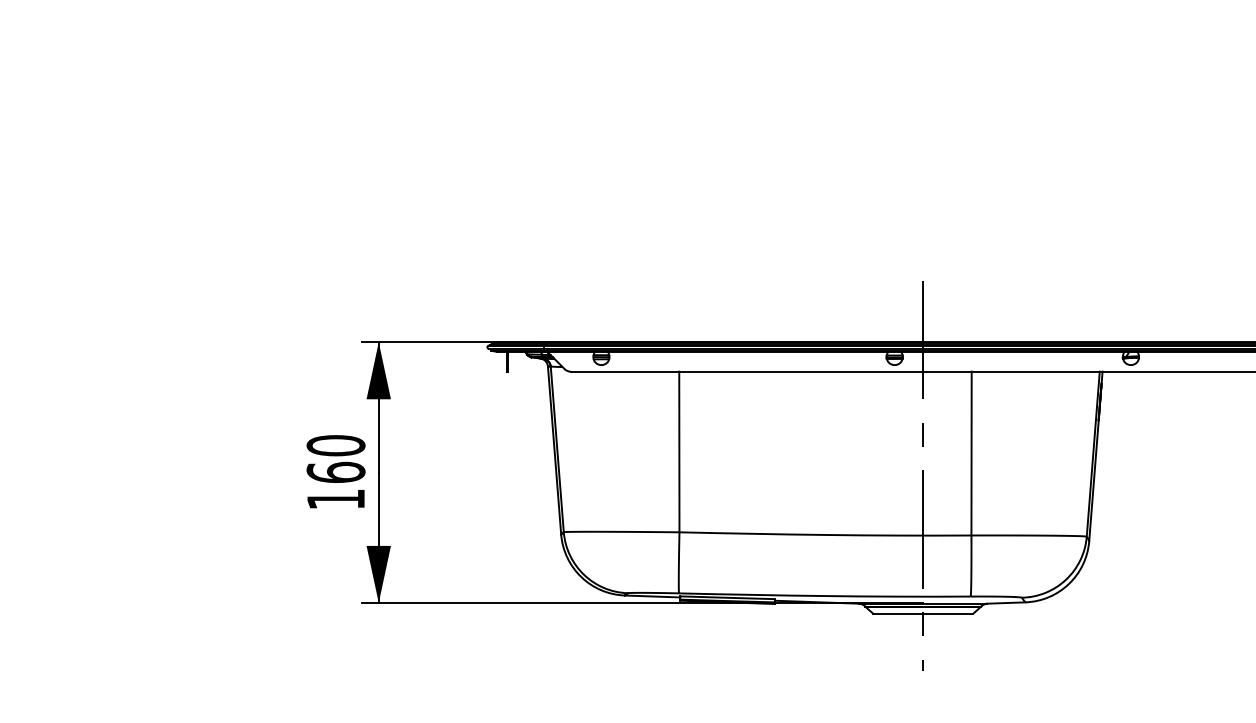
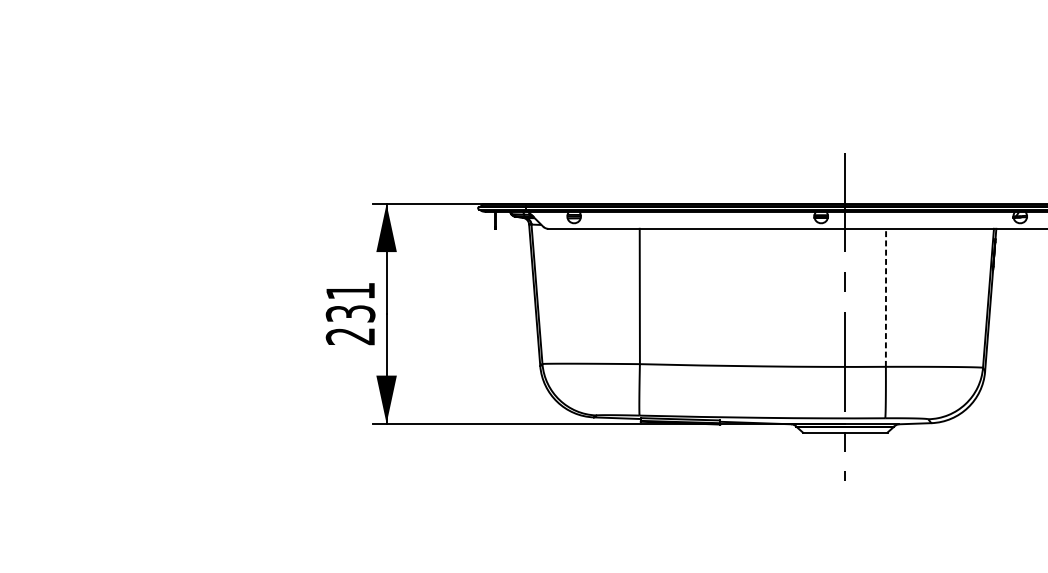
line: (971, 453) -> (885, 297), solid -> dashed
text: (335, 472) -> (350, 313), 160 -> 231

